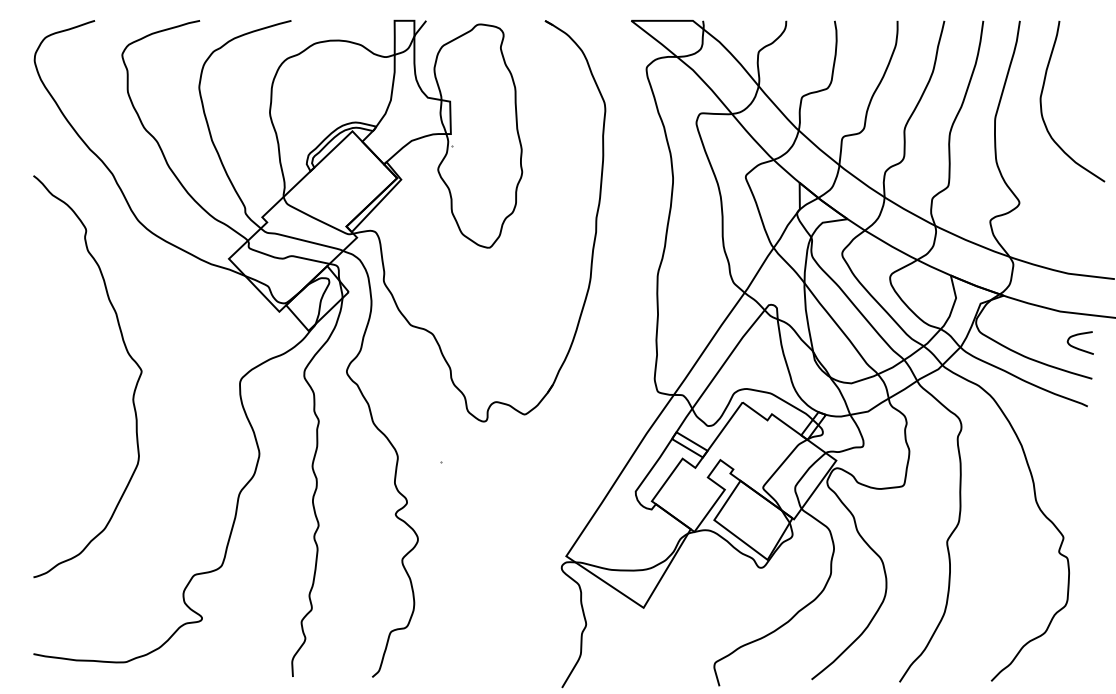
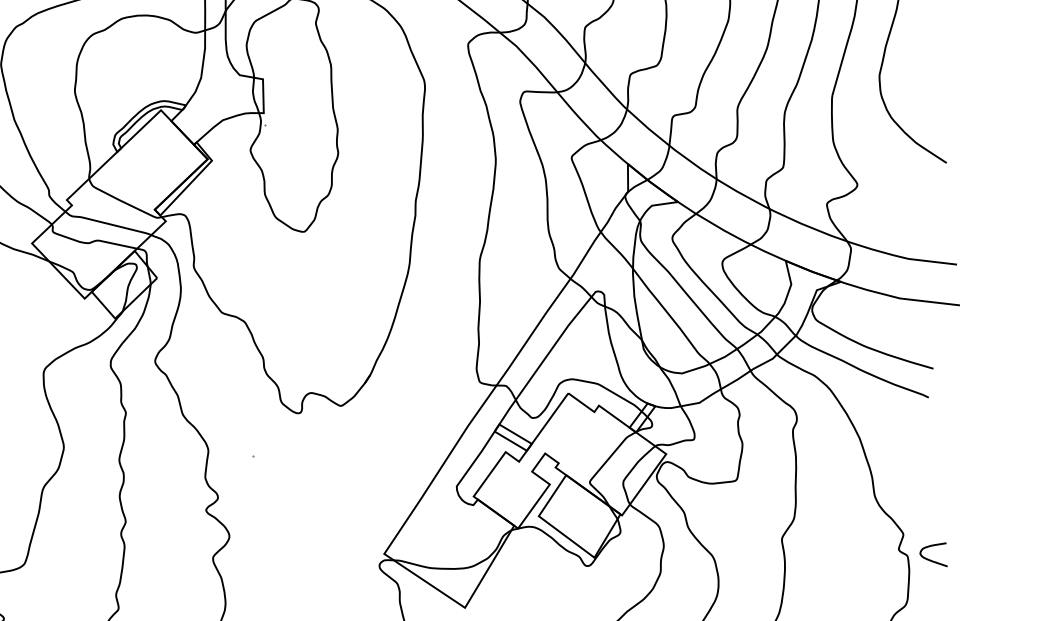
curve: (1077, 347) -> (930, 559), moved

